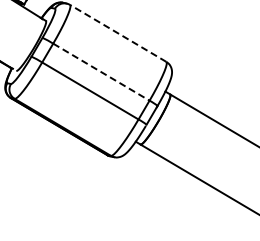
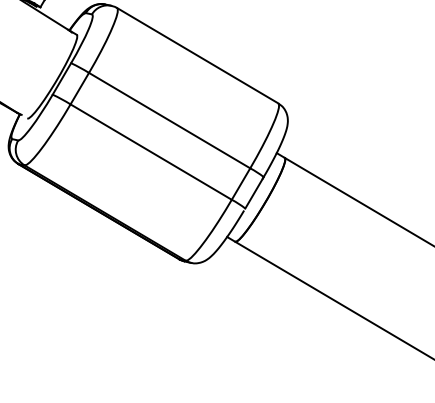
line: (118, 33) -> (198, 55), dashed -> solid
line: (101, 72) -> (169, 121), dashed -> solid

